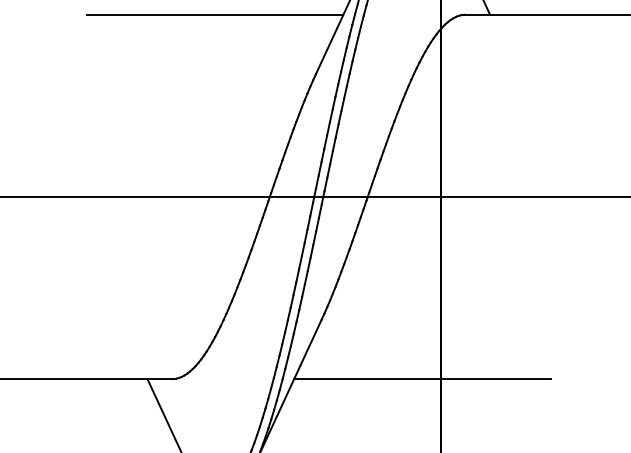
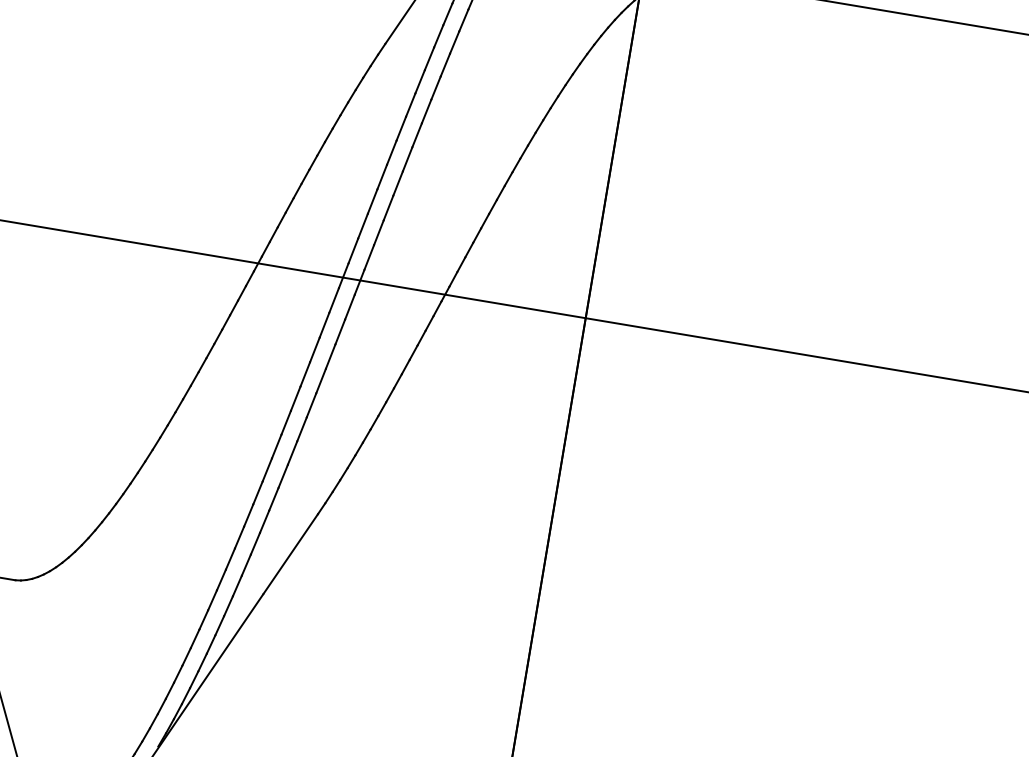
line: (422, 379) -> (491, 660), removed

